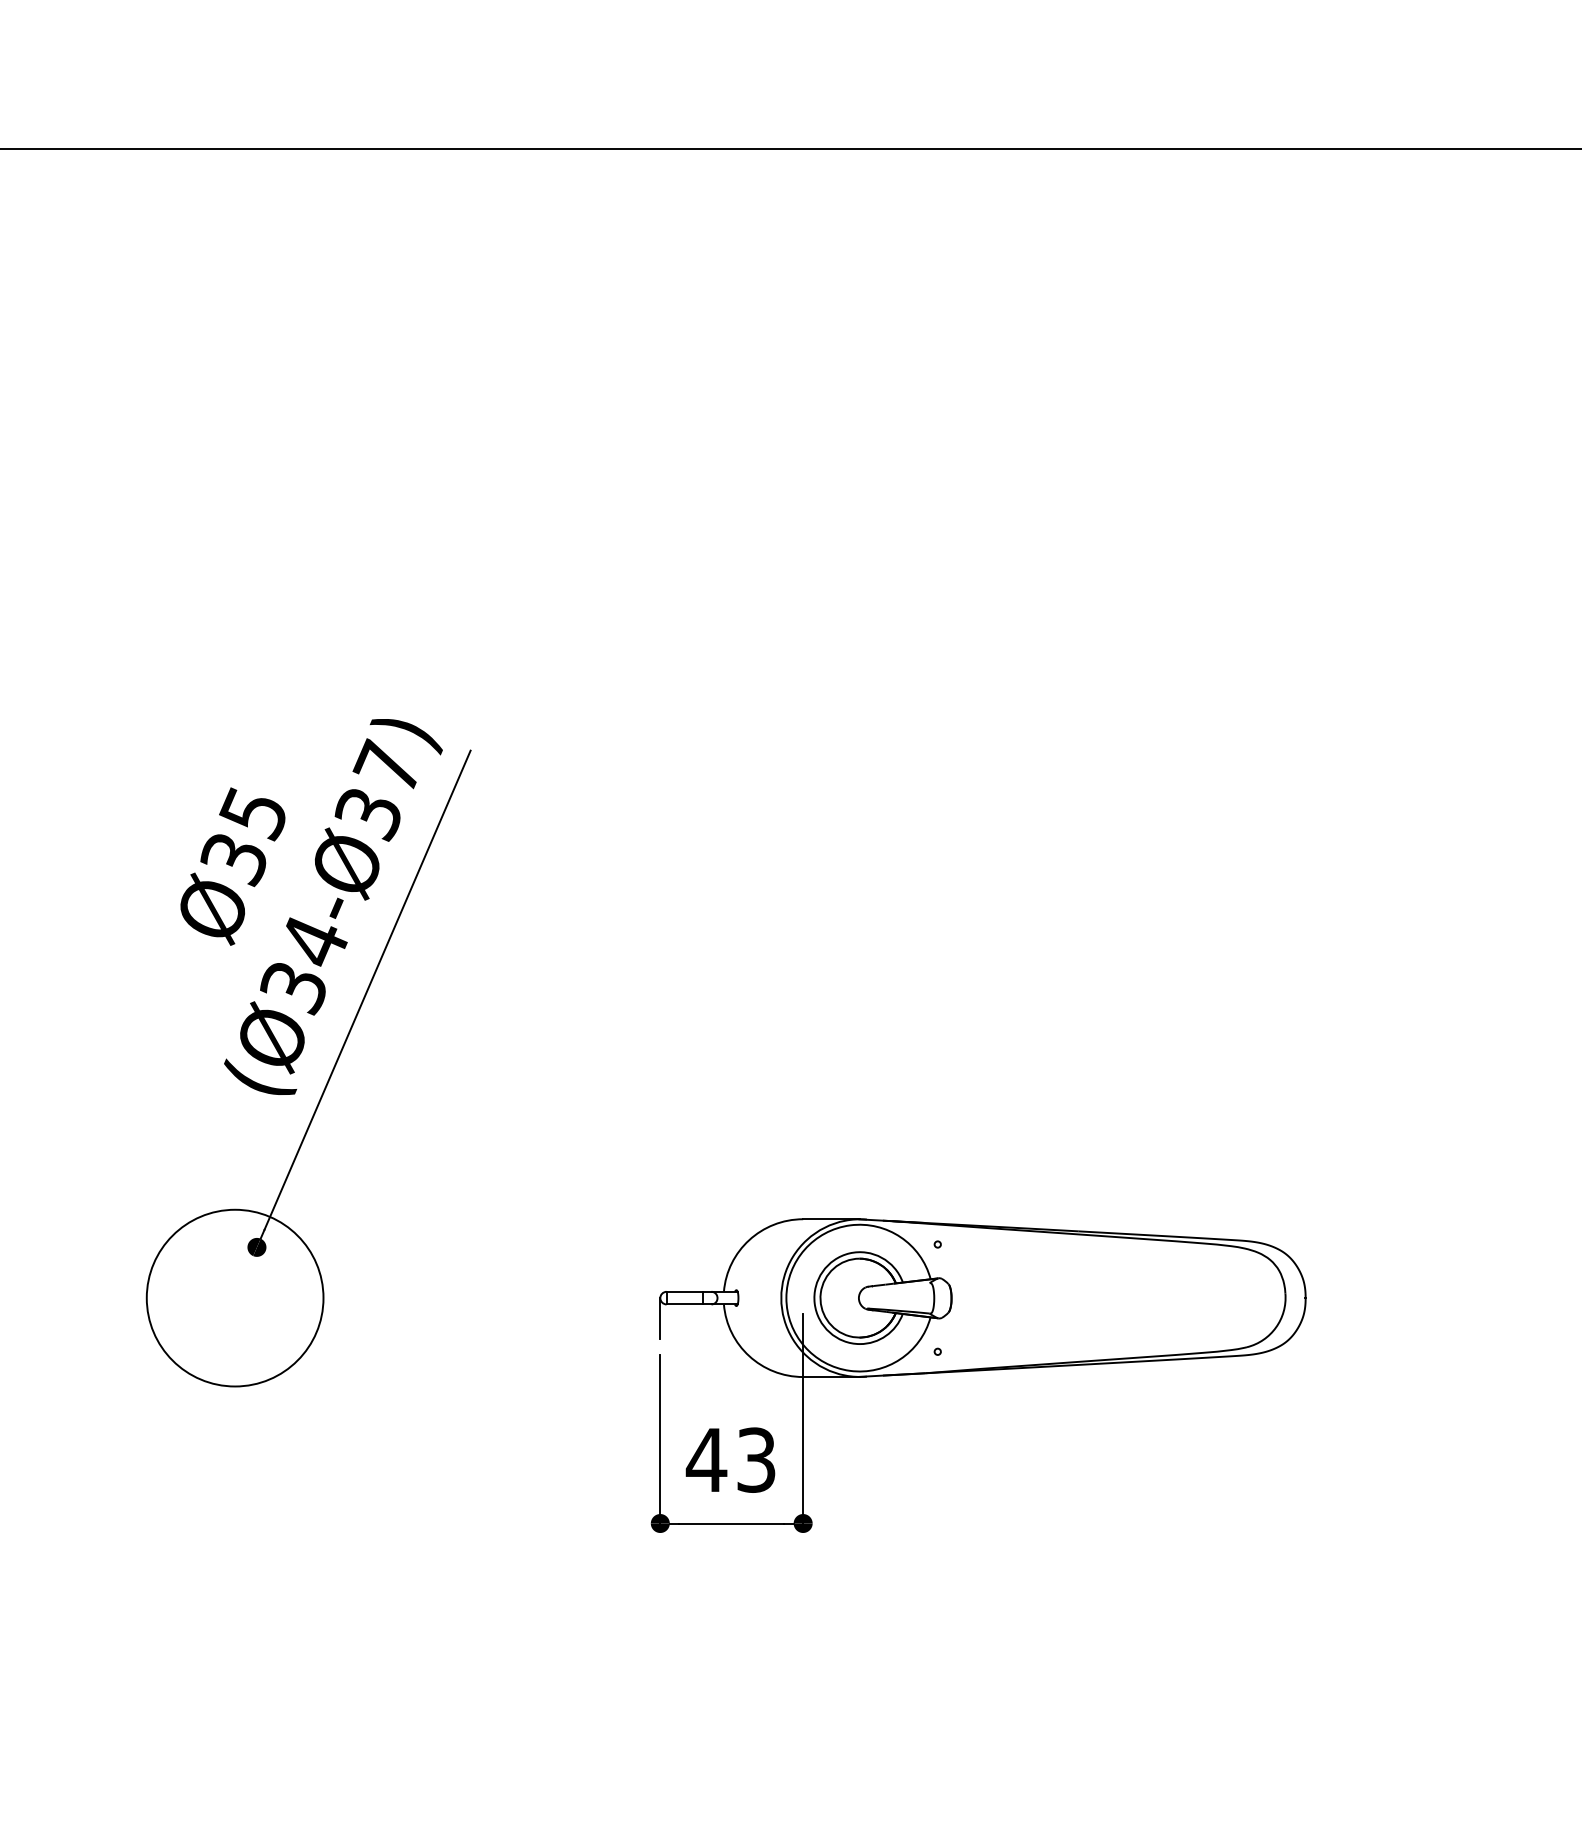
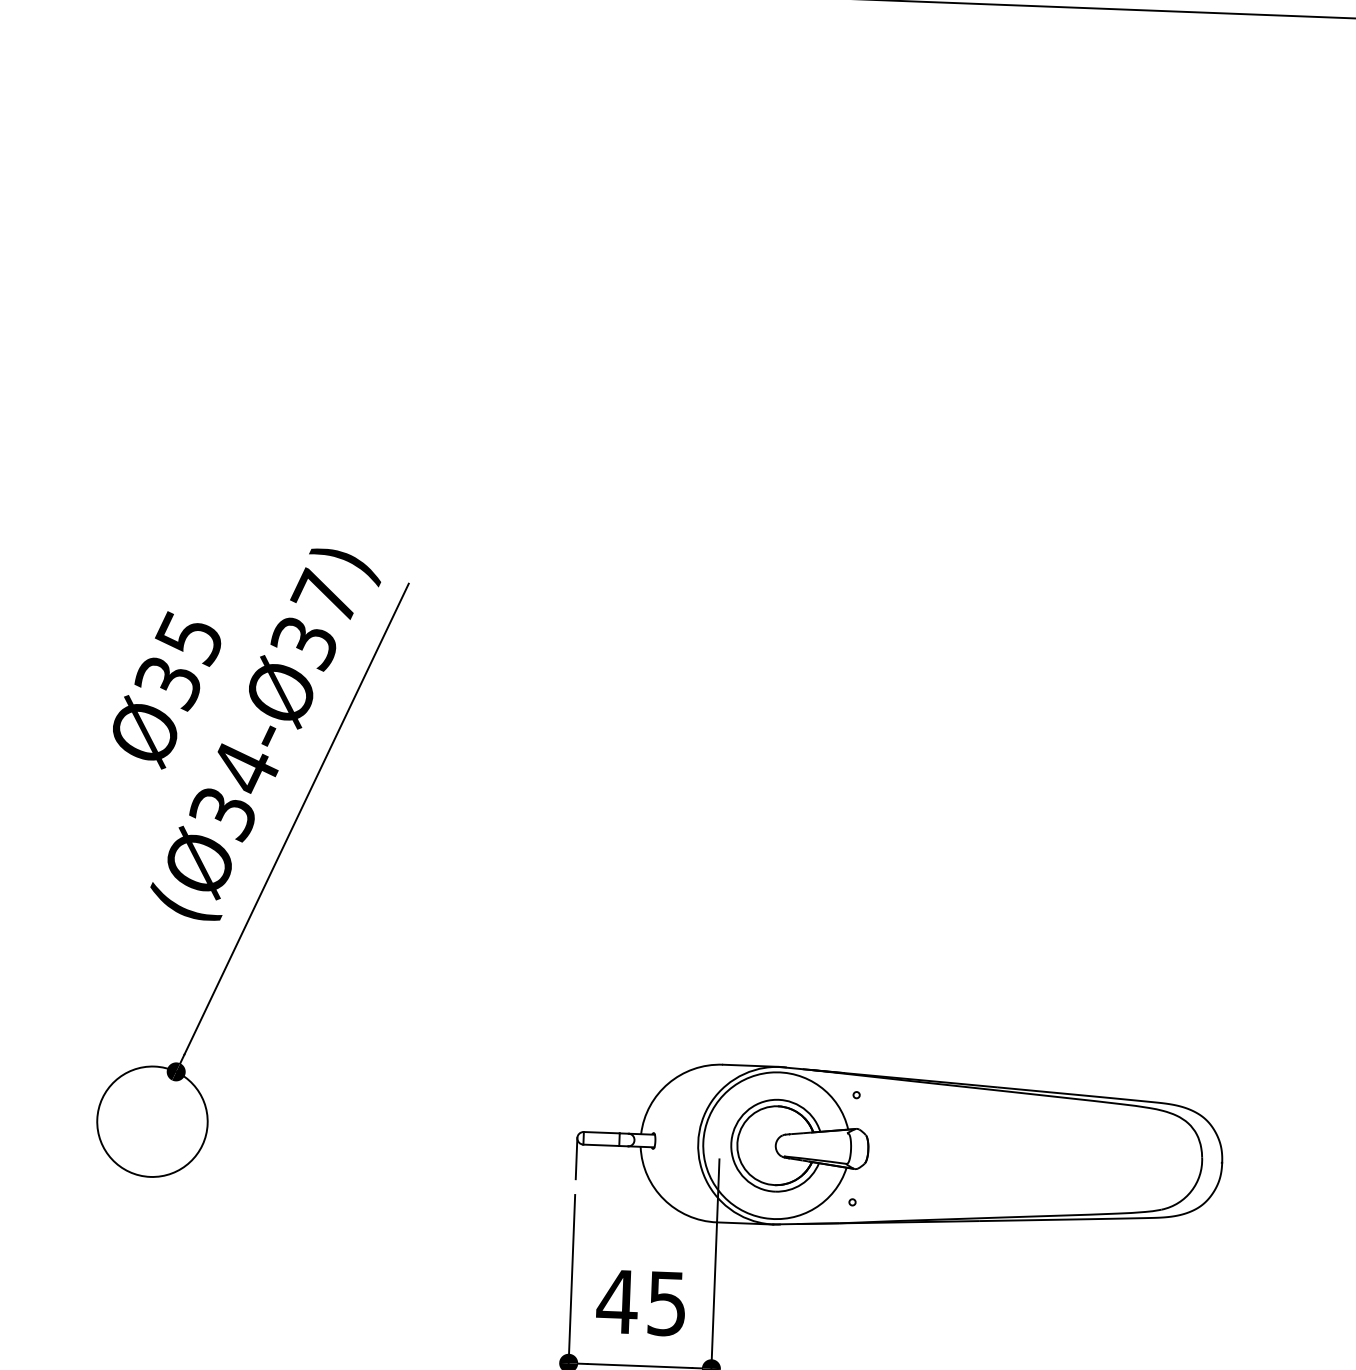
circle: (234, 1297) -> (151, 1121), size x0.62
text: (756, 1459) -> (667, 1303), 43 -> 45

